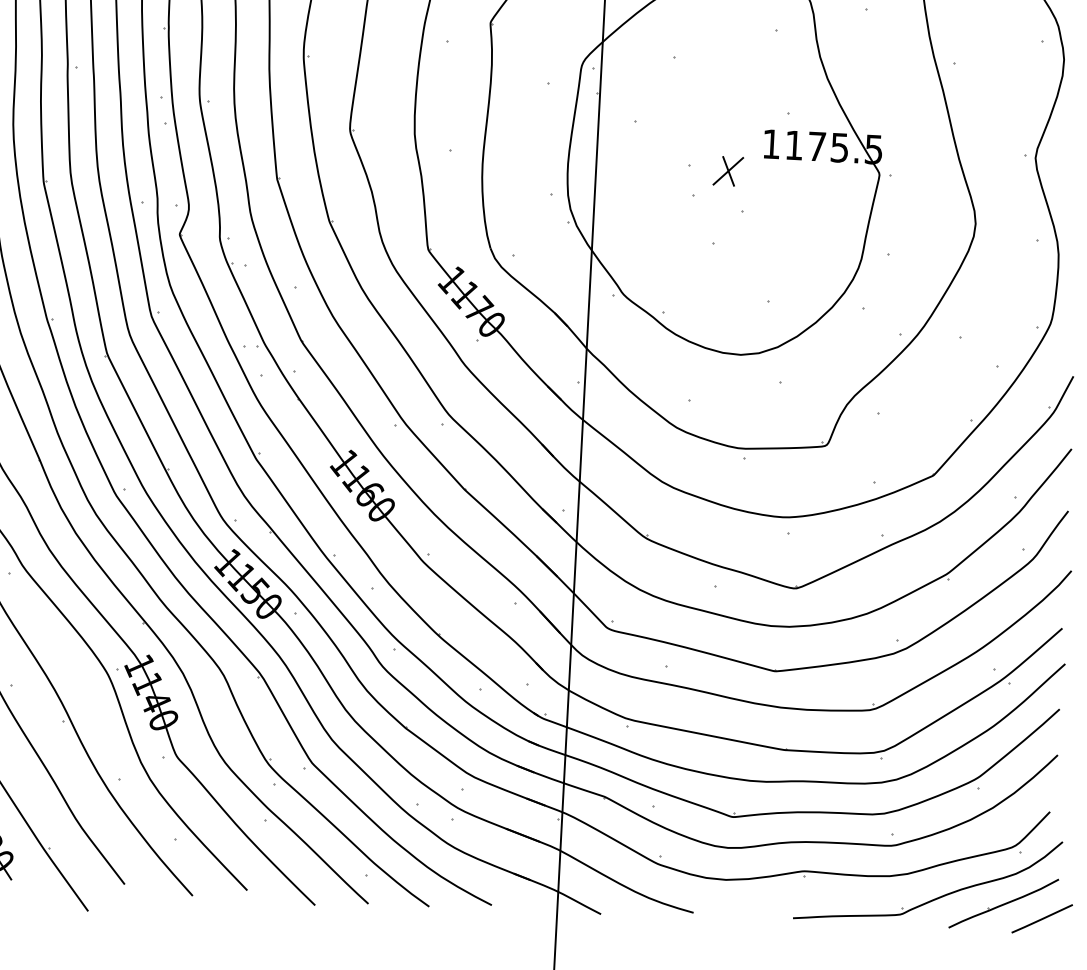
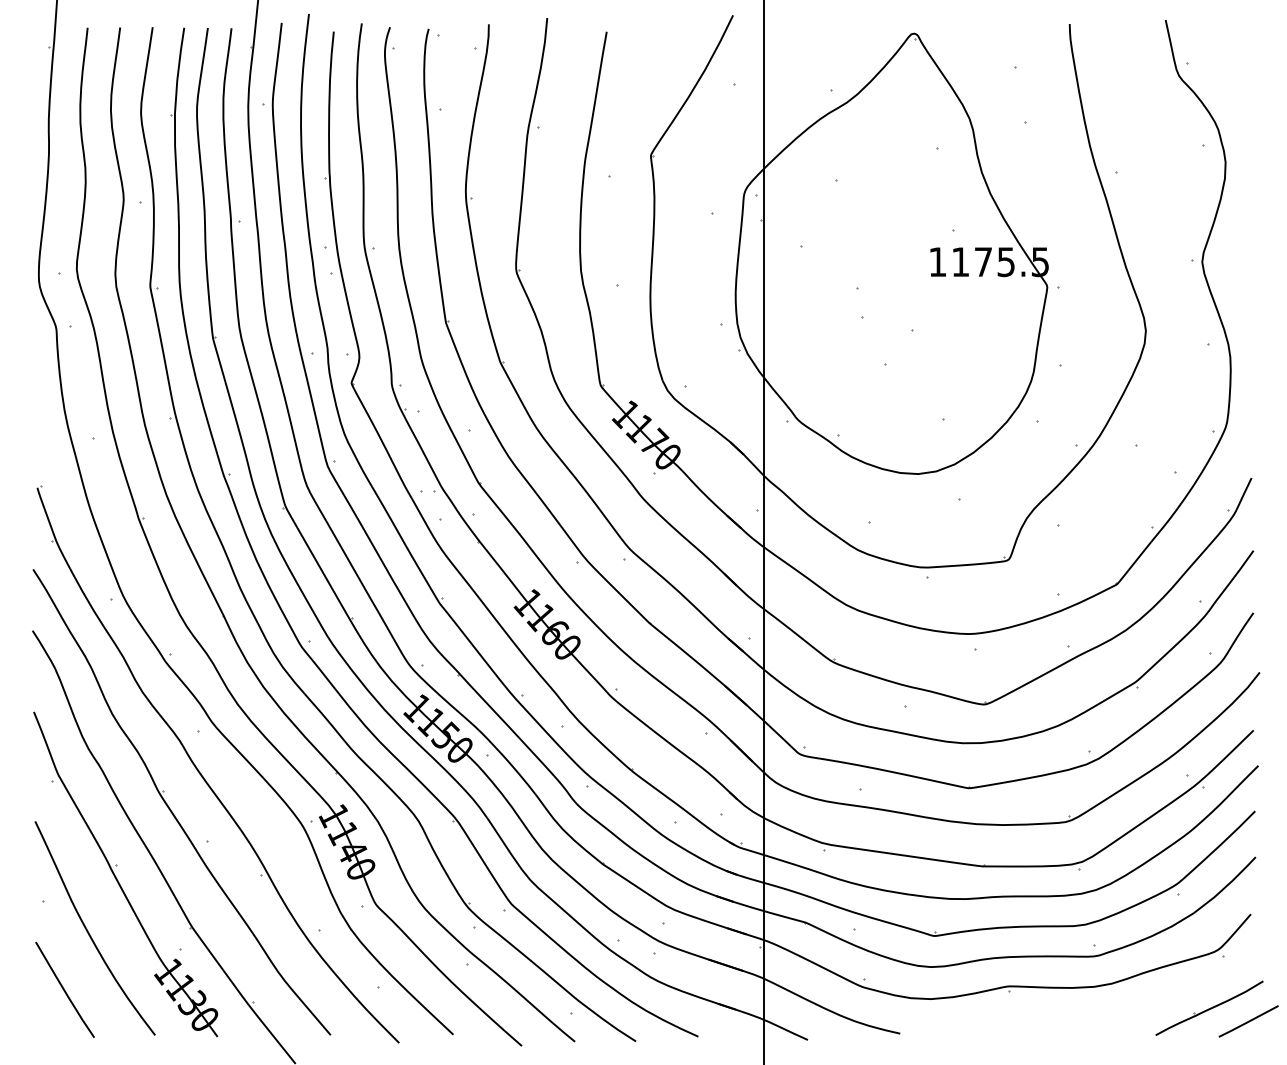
part: (728, 171) -> (896, 291), removed
part: (934, 898) -> (1140, 1006), removed

